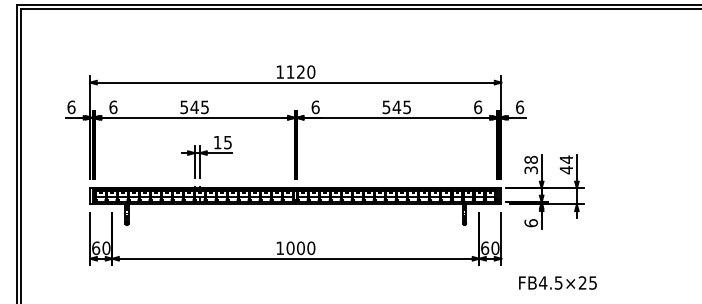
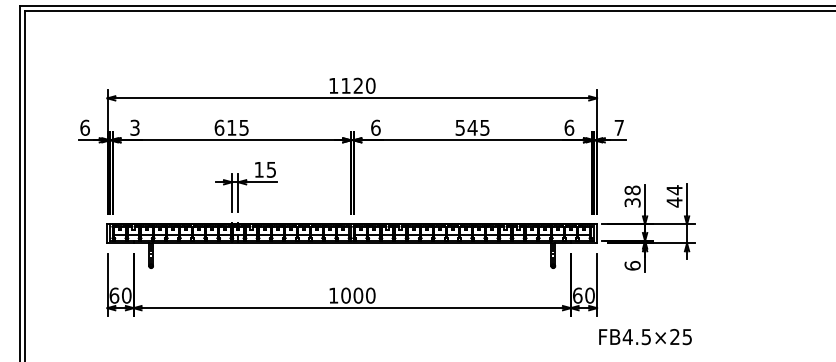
text: (112, 107) -> (134, 127), 6 -> 3
text: (189, 107) -> (225, 127), 545 -> 615
text: (520, 107) -> (619, 127), 6 -> 7
text: (557, 283) -> (645, 337), moved

